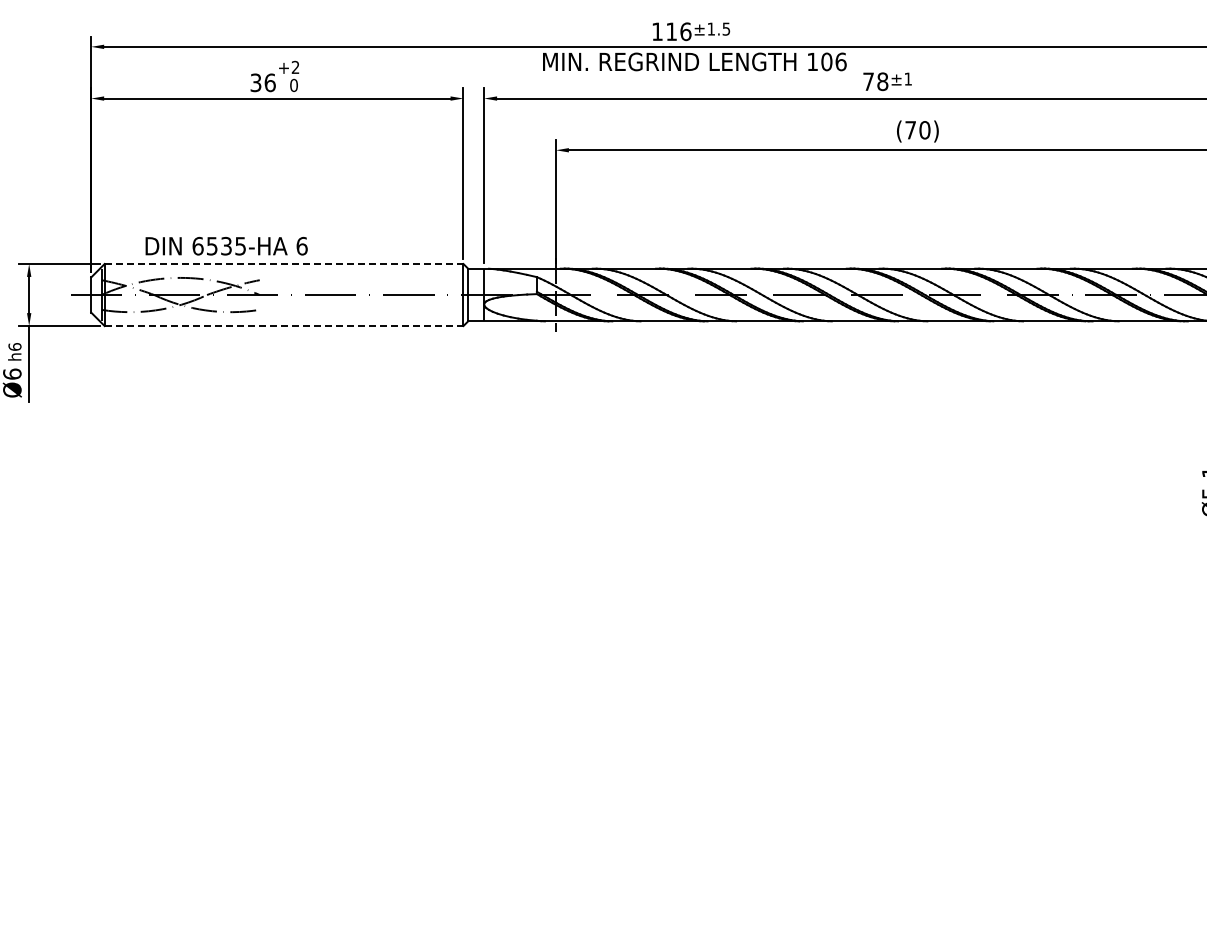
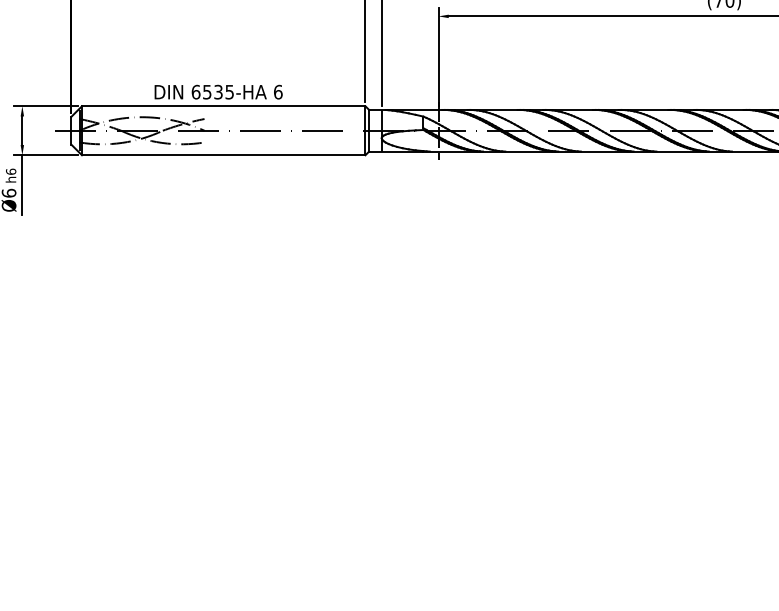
text: (226, 246) -> (218, 92), moved
line: (284, 264) -> (224, 106), dashed -> solid
line: (284, 326) -> (224, 155), dashed -> solid

